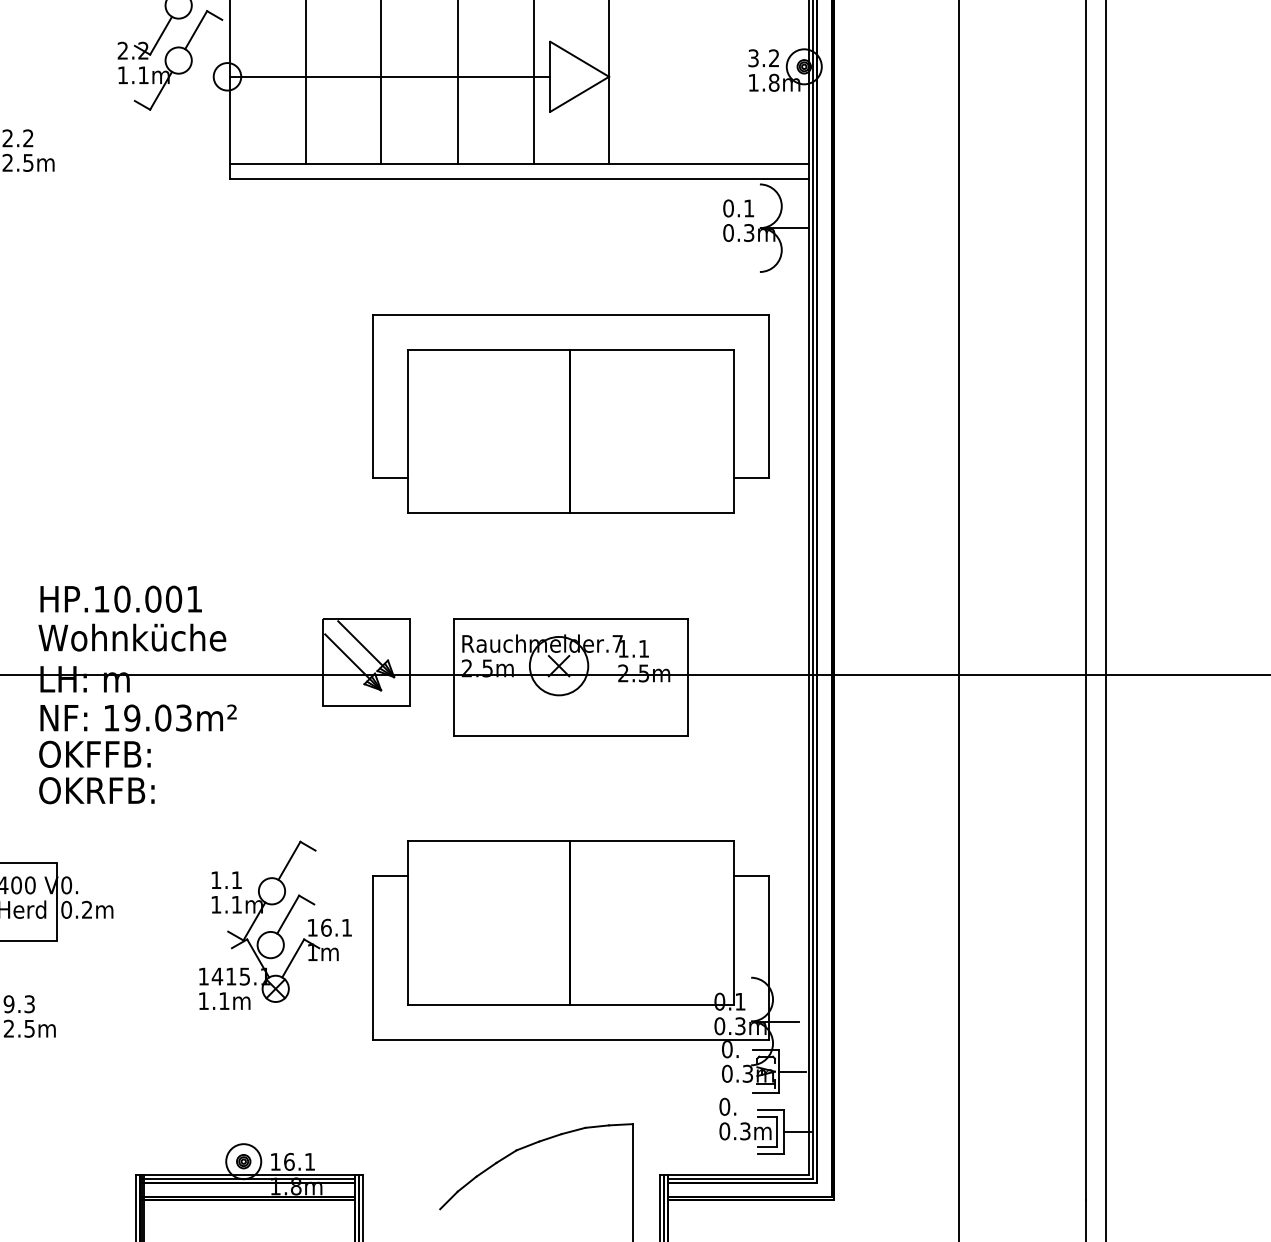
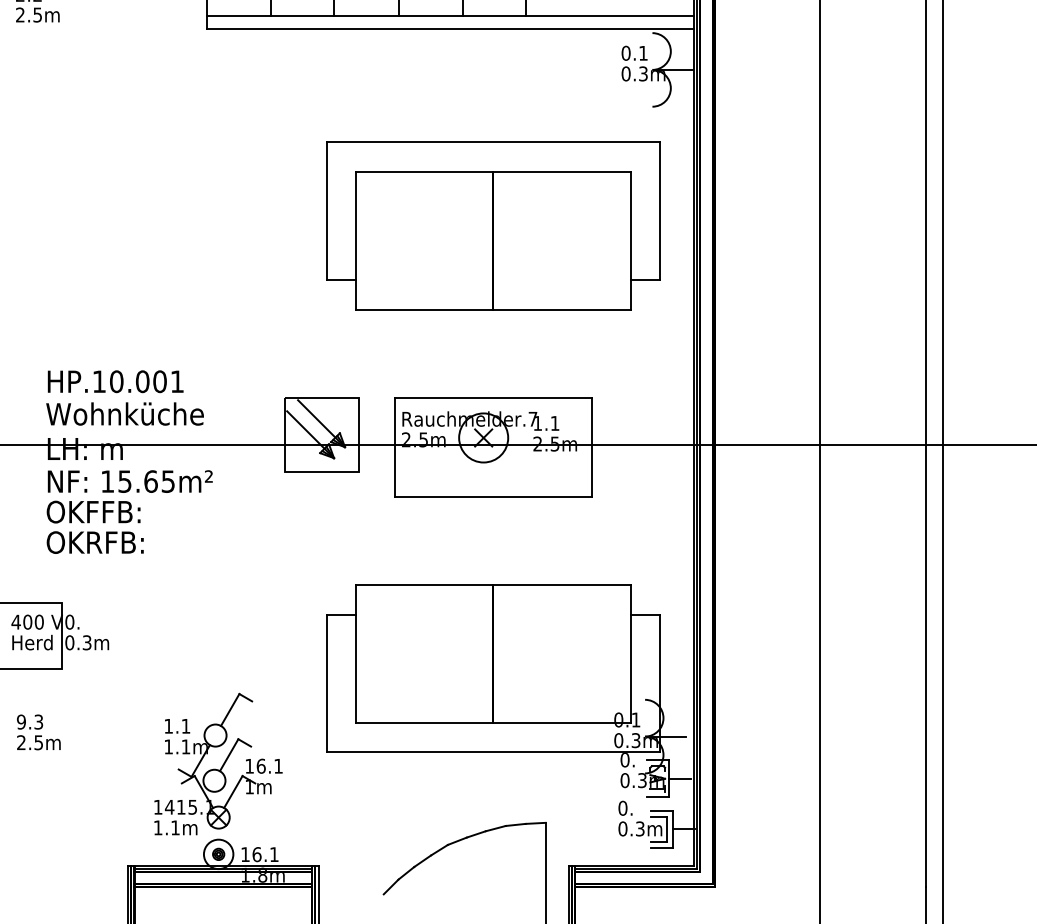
text: (157, 717) -> (146, 481), 19.03m² -> 15.65m²
text: (87, 909) -> (87, 642), 0.2m -> 0.3m
part: (275, 924) -> (218, 763), moved

